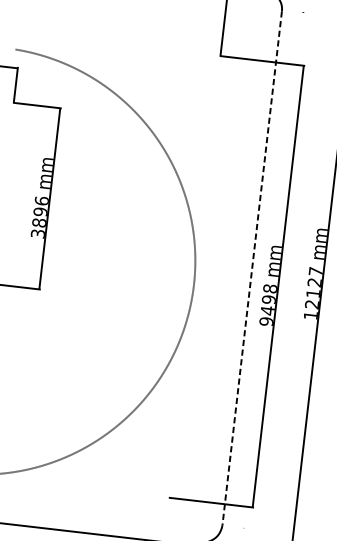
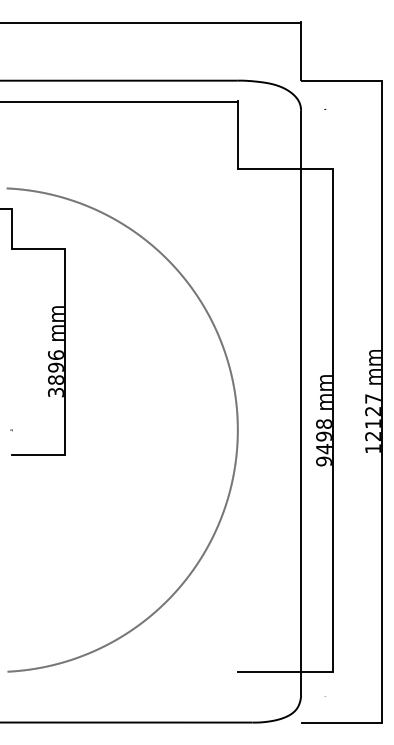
line: (252, 268) -> (301, 403), dashed -> solid

